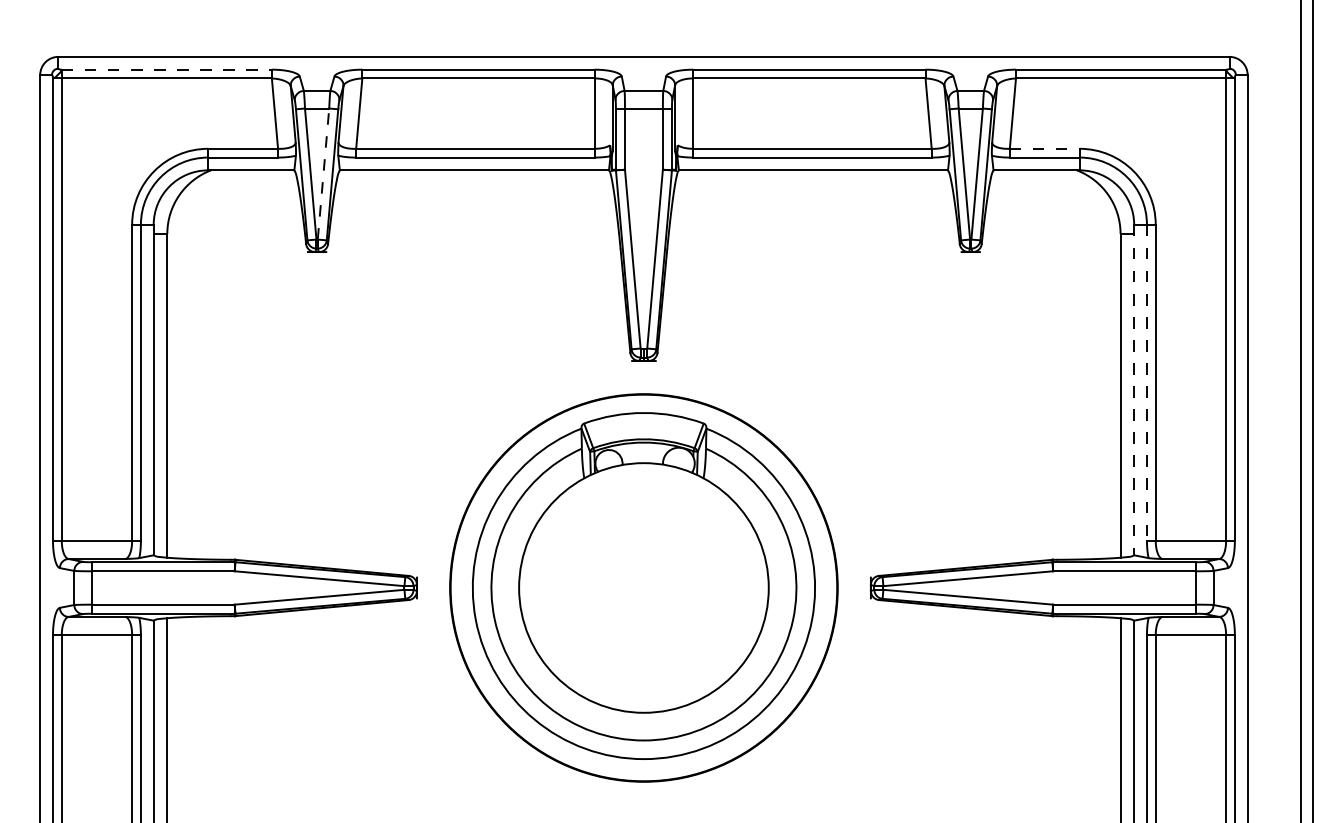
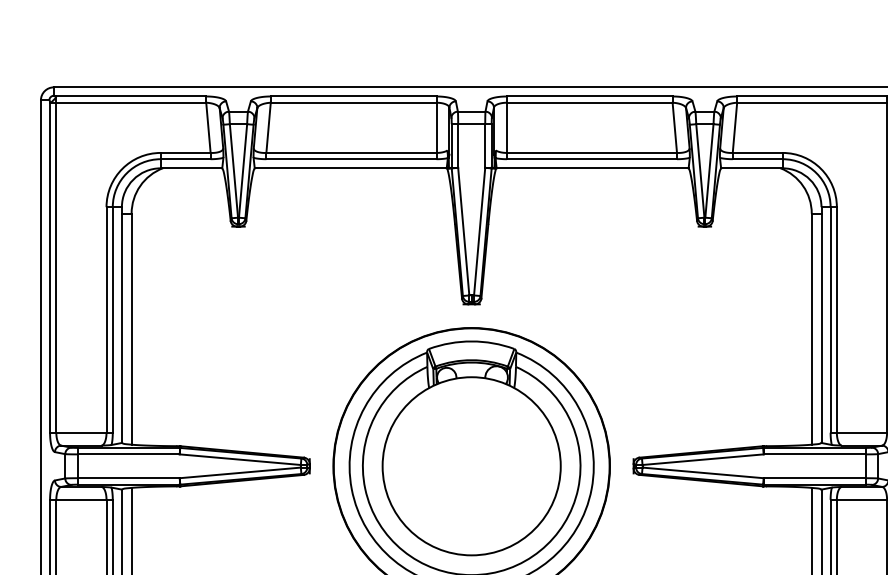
line: (167, 69) -> (131, 96), dashed -> solid
line: (1044, 148) -> (757, 152), dashed -> solid
line: (323, 174) -> (243, 171), dashed -> solid
line: (1146, 383) -> (830, 320), dashed -> solid
line: (1134, 390) -> (821, 325), dashed -> solid

